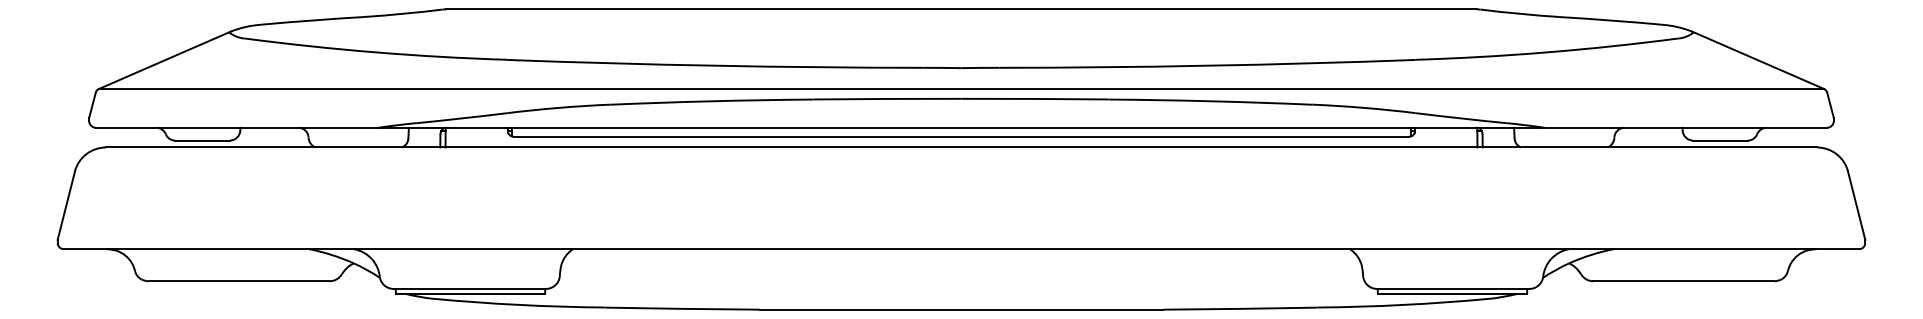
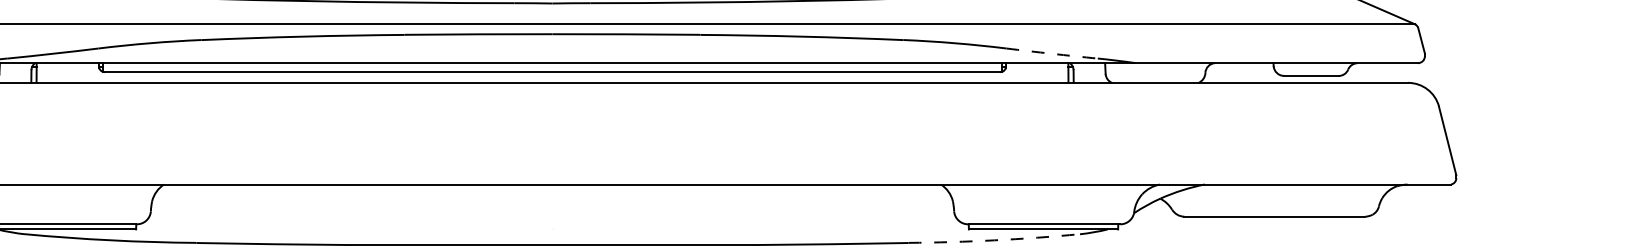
arc: (1461, 118) -> (1052, 53), solid -> dashed
arc: (1403, 304) -> (994, 239), solid -> dashed

